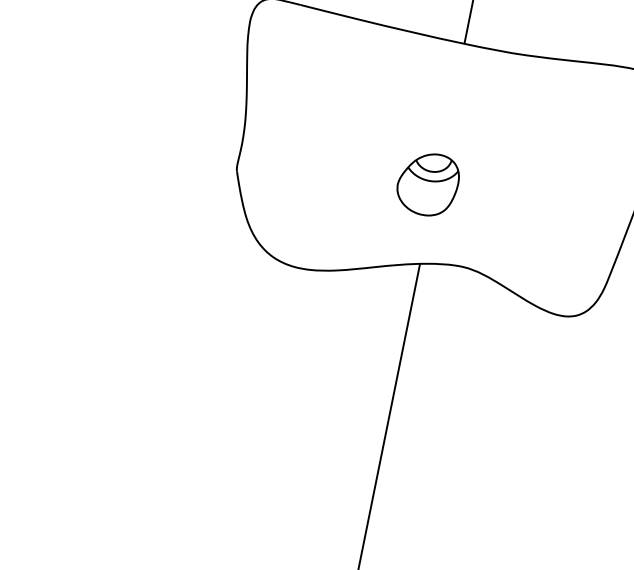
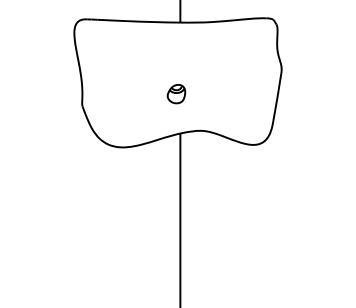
part: (428, 182) -> (176, 93), size x0.6

